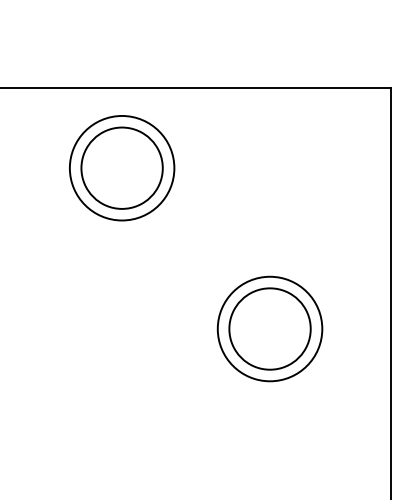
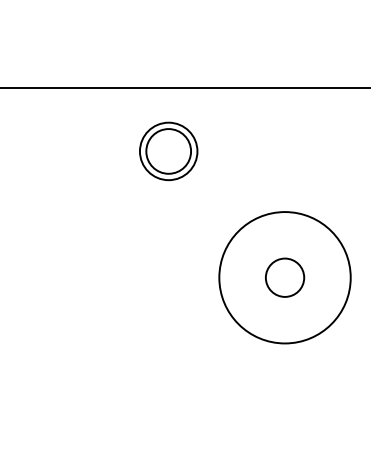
part: (121, 168) -> (168, 151), size x0.7
circle: (269, 328) -> (284, 277), size x1.6
circle: (270, 328) -> (285, 277), size x0.6

